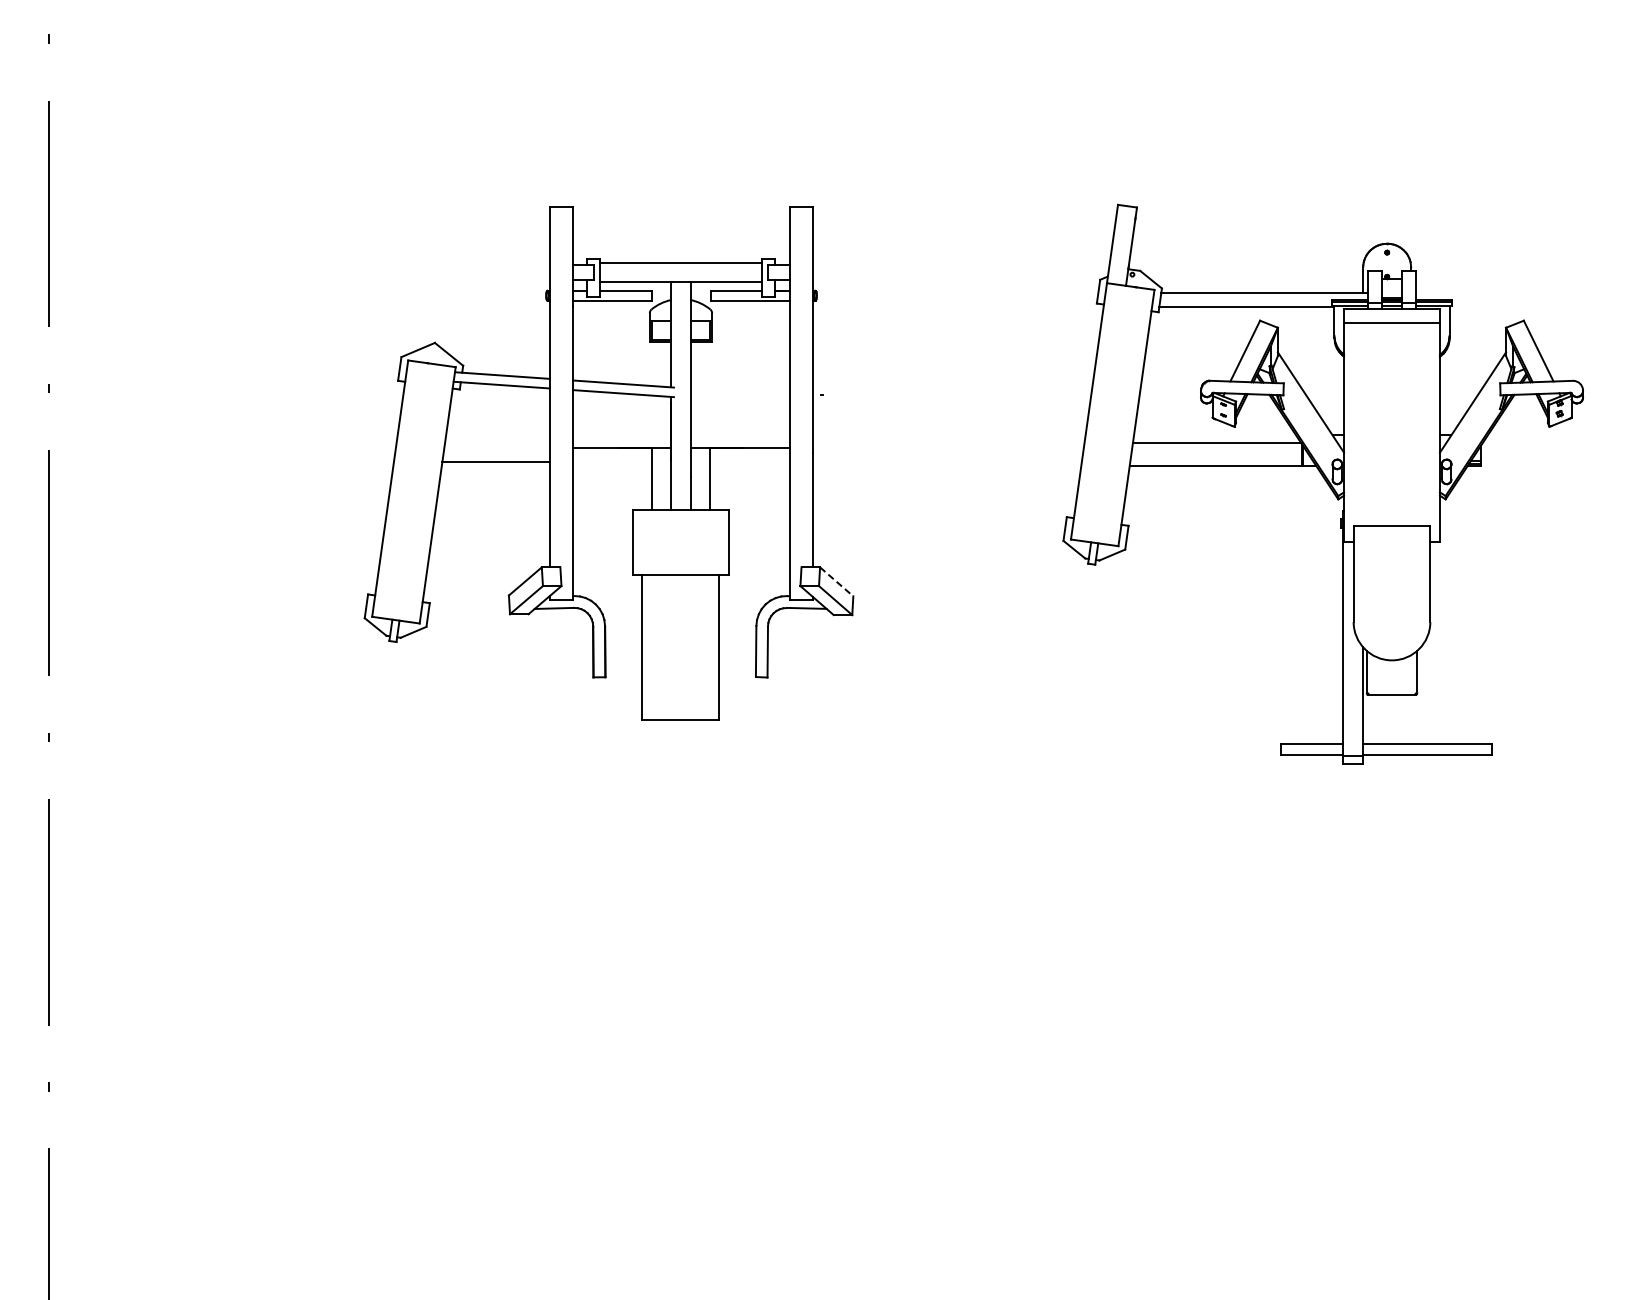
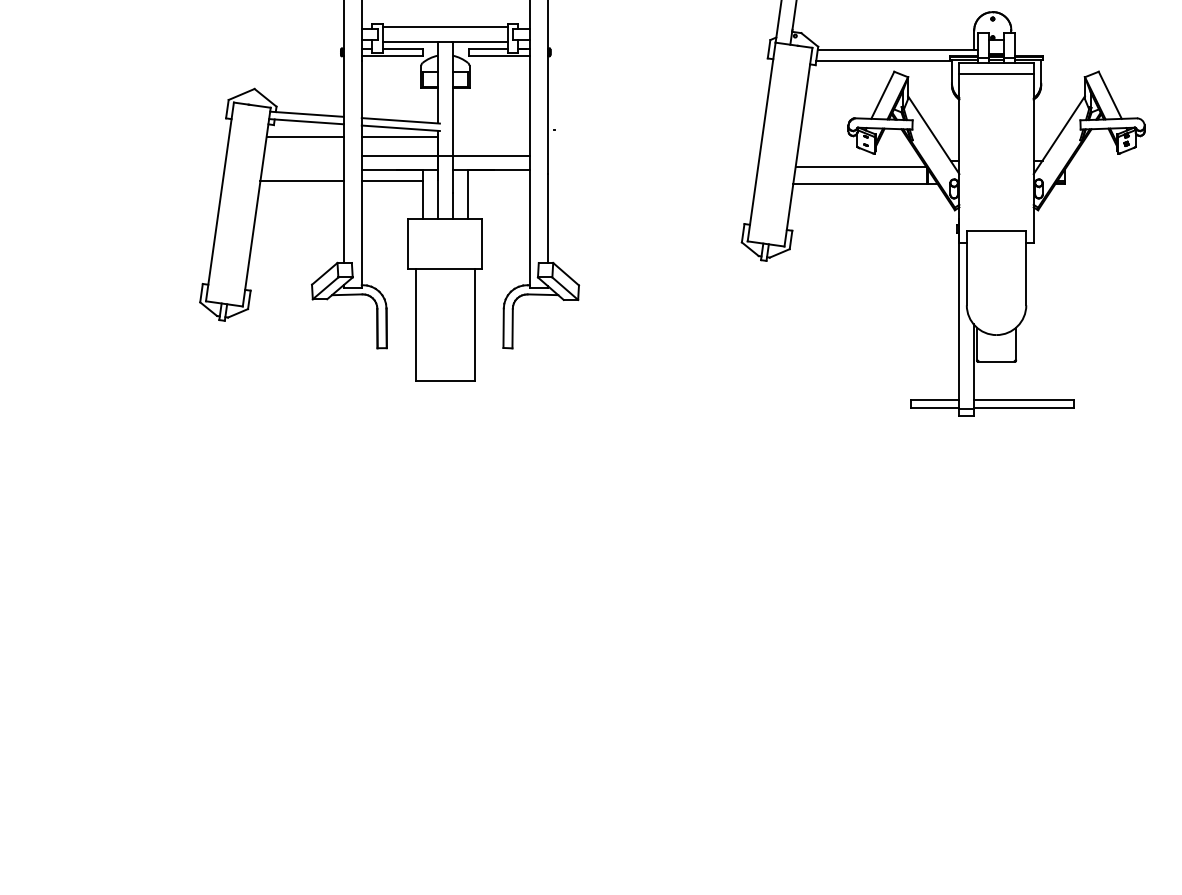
line: (499, 404) -> (304, 136), added
line: (622, 404) -> (400, 136), added
line: (681, 428) -> (445, 155), added
line: (612, 461) -> (392, 180), added
line: (837, 582) -> (566, 274), dashed -> solid

